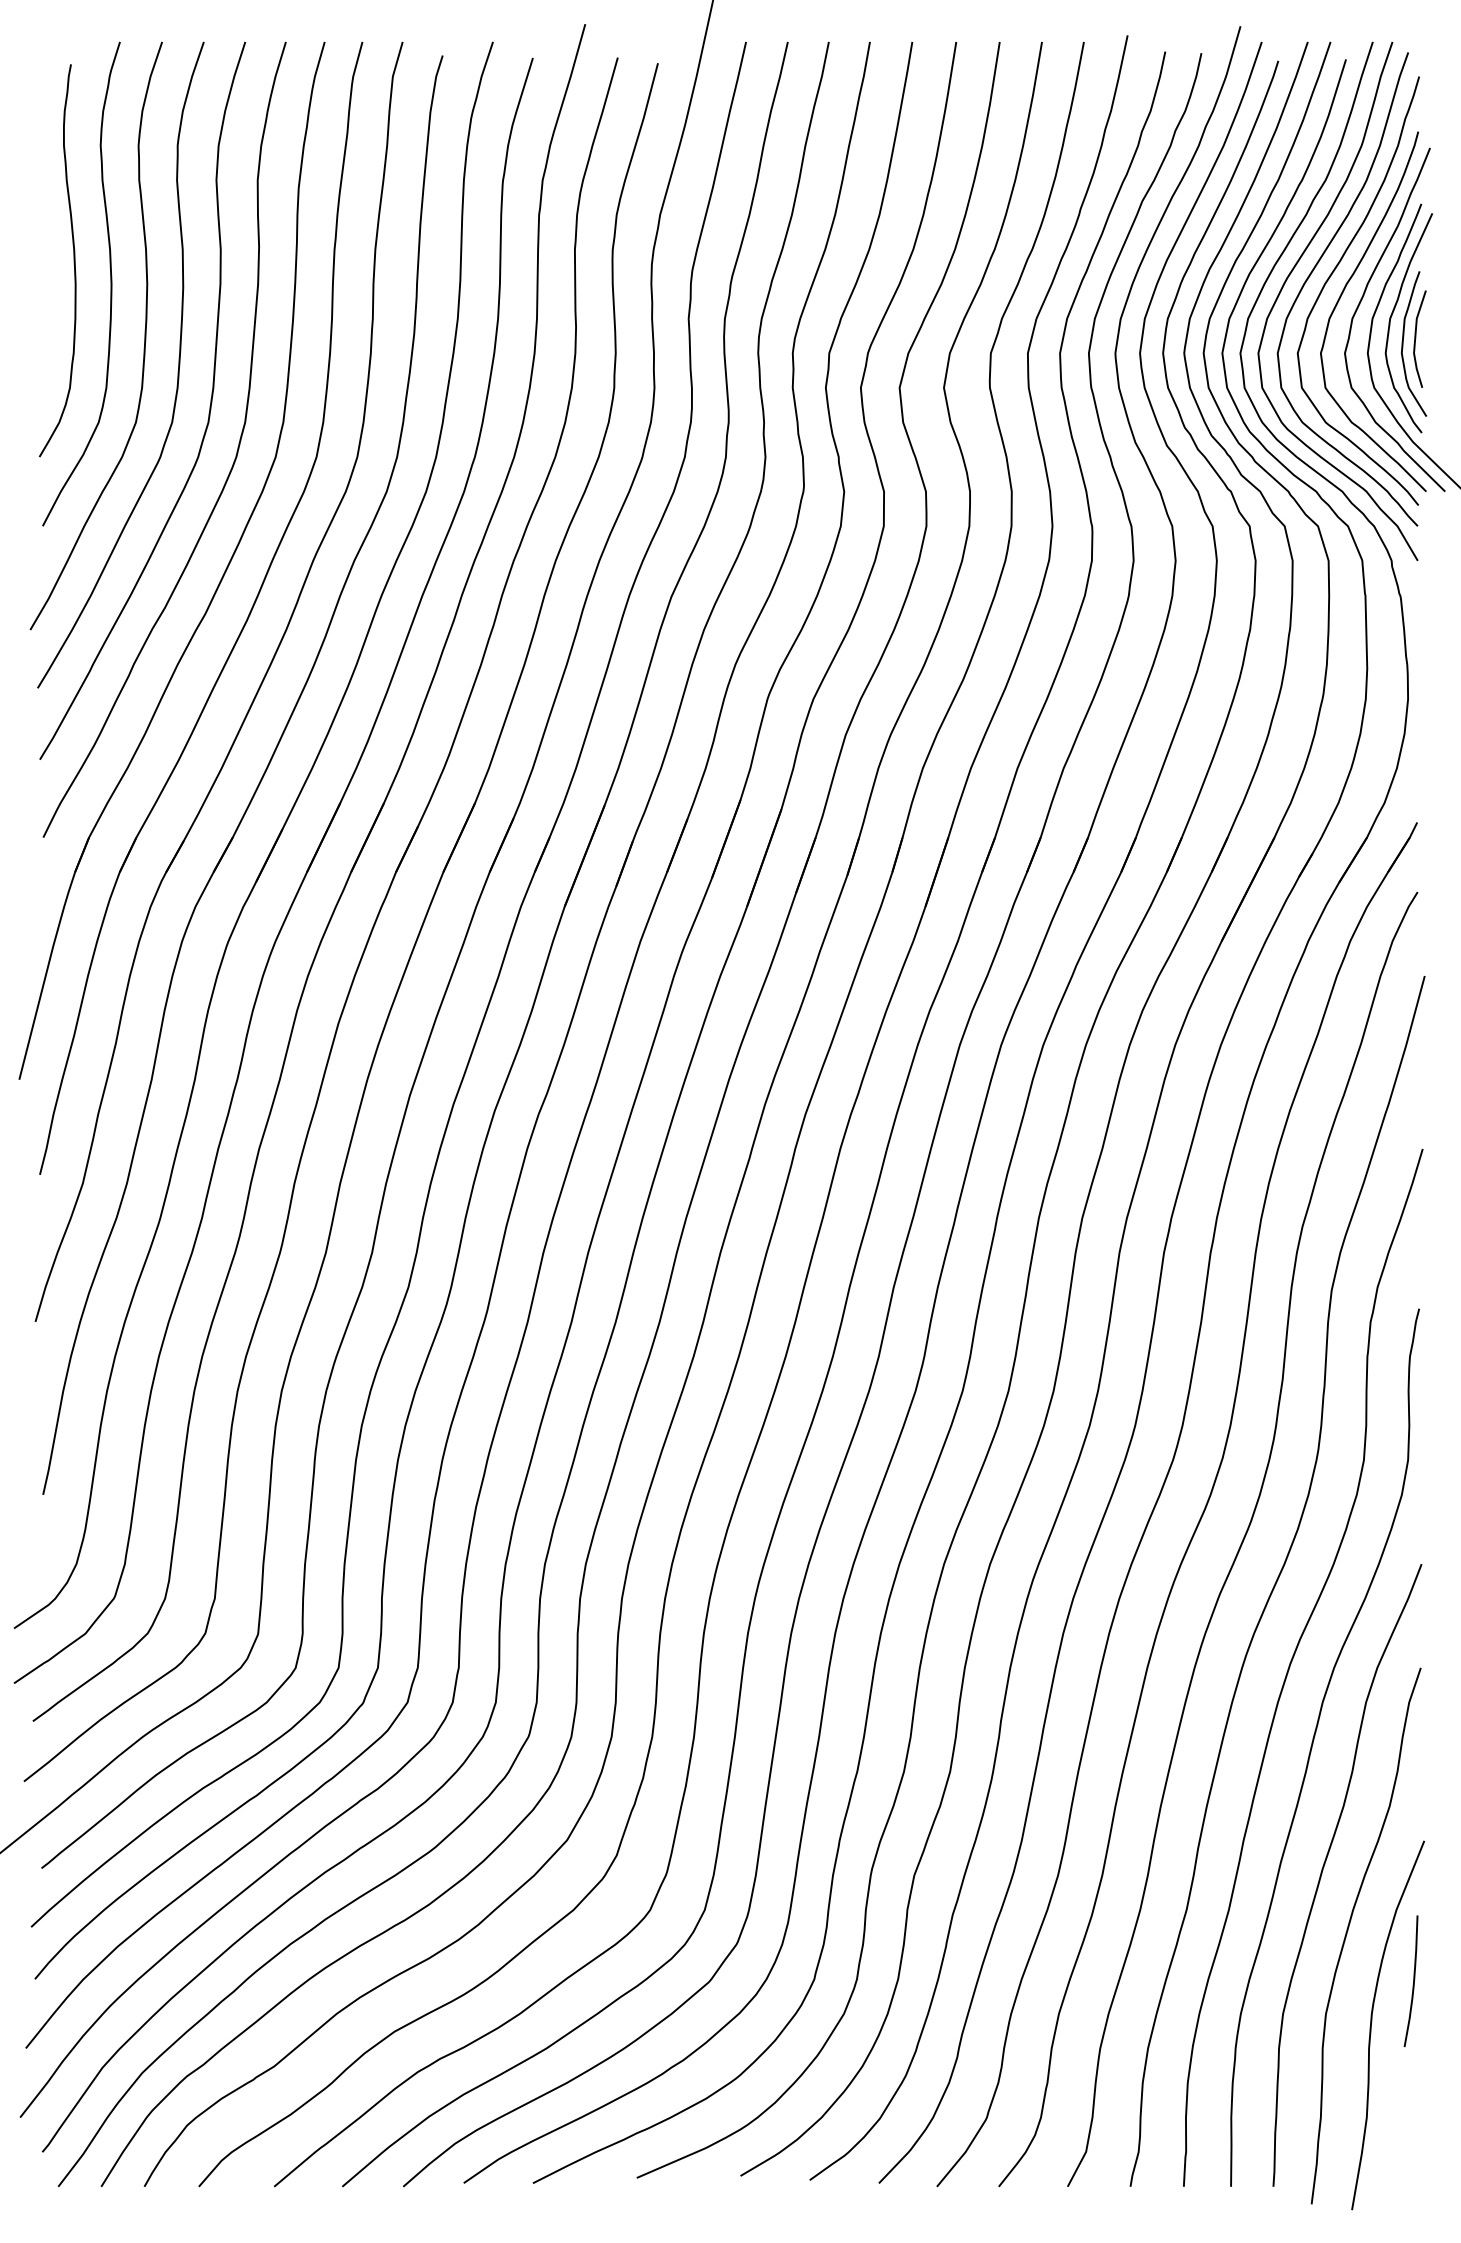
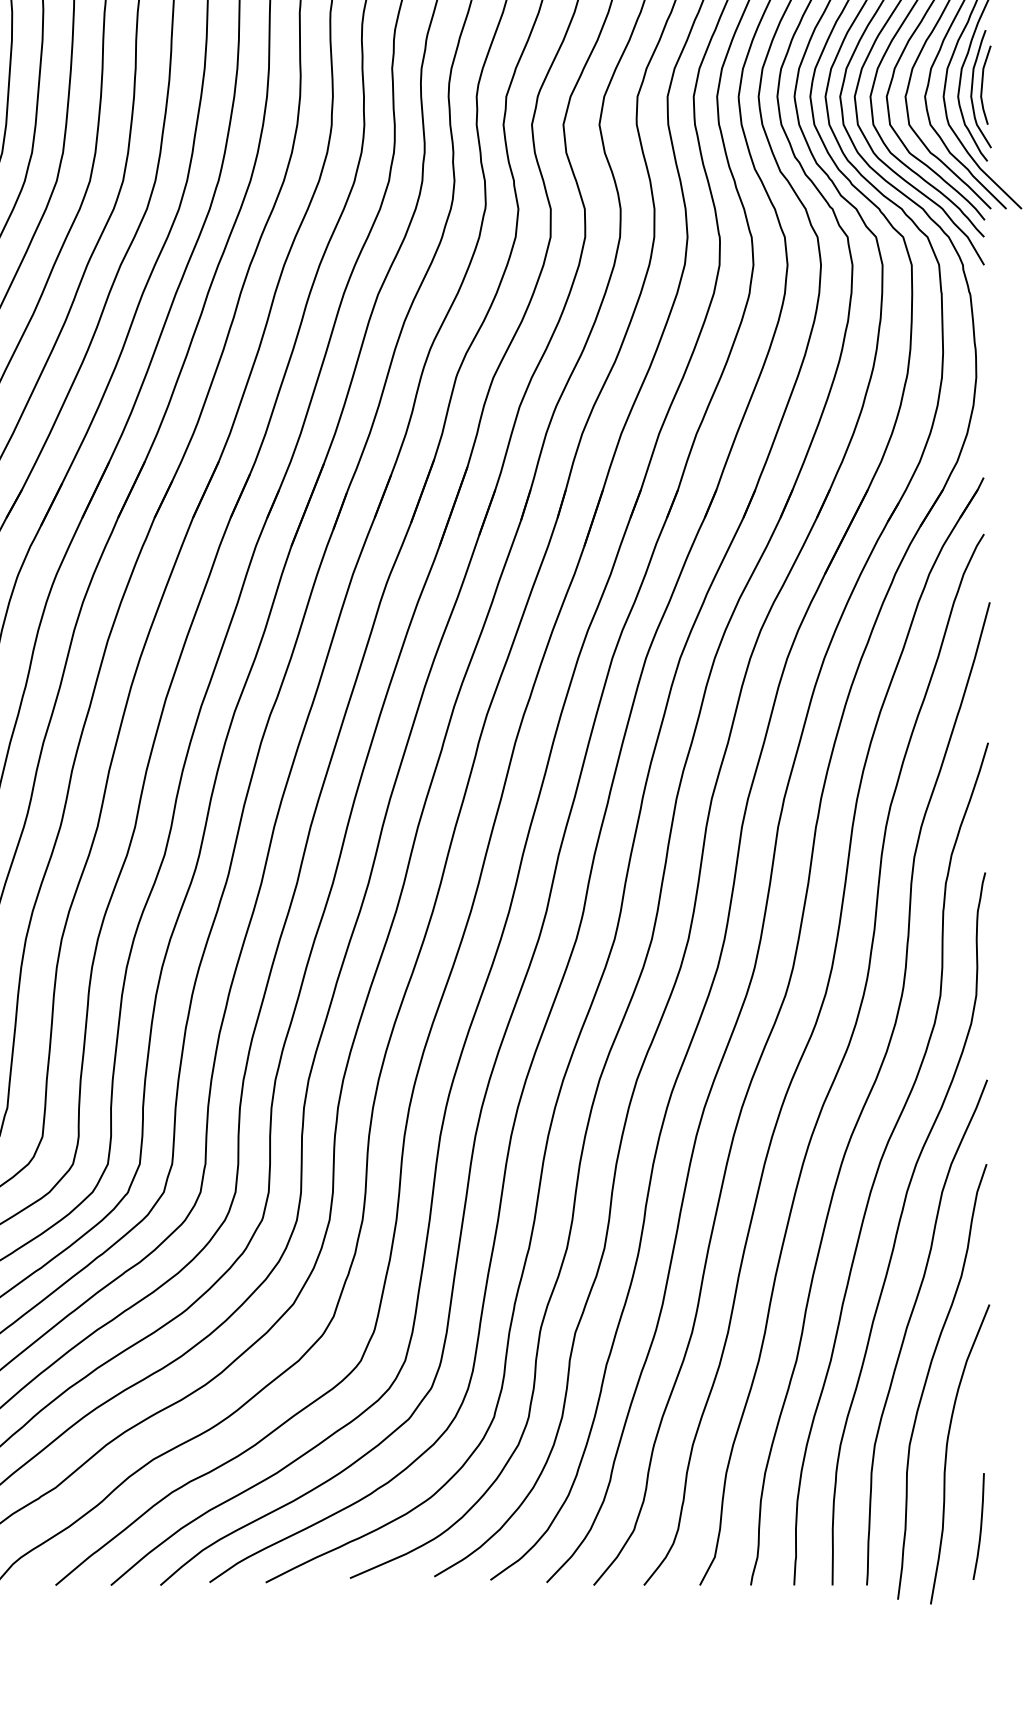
curve: (1413, 1981) -> (980, 1526), moved

